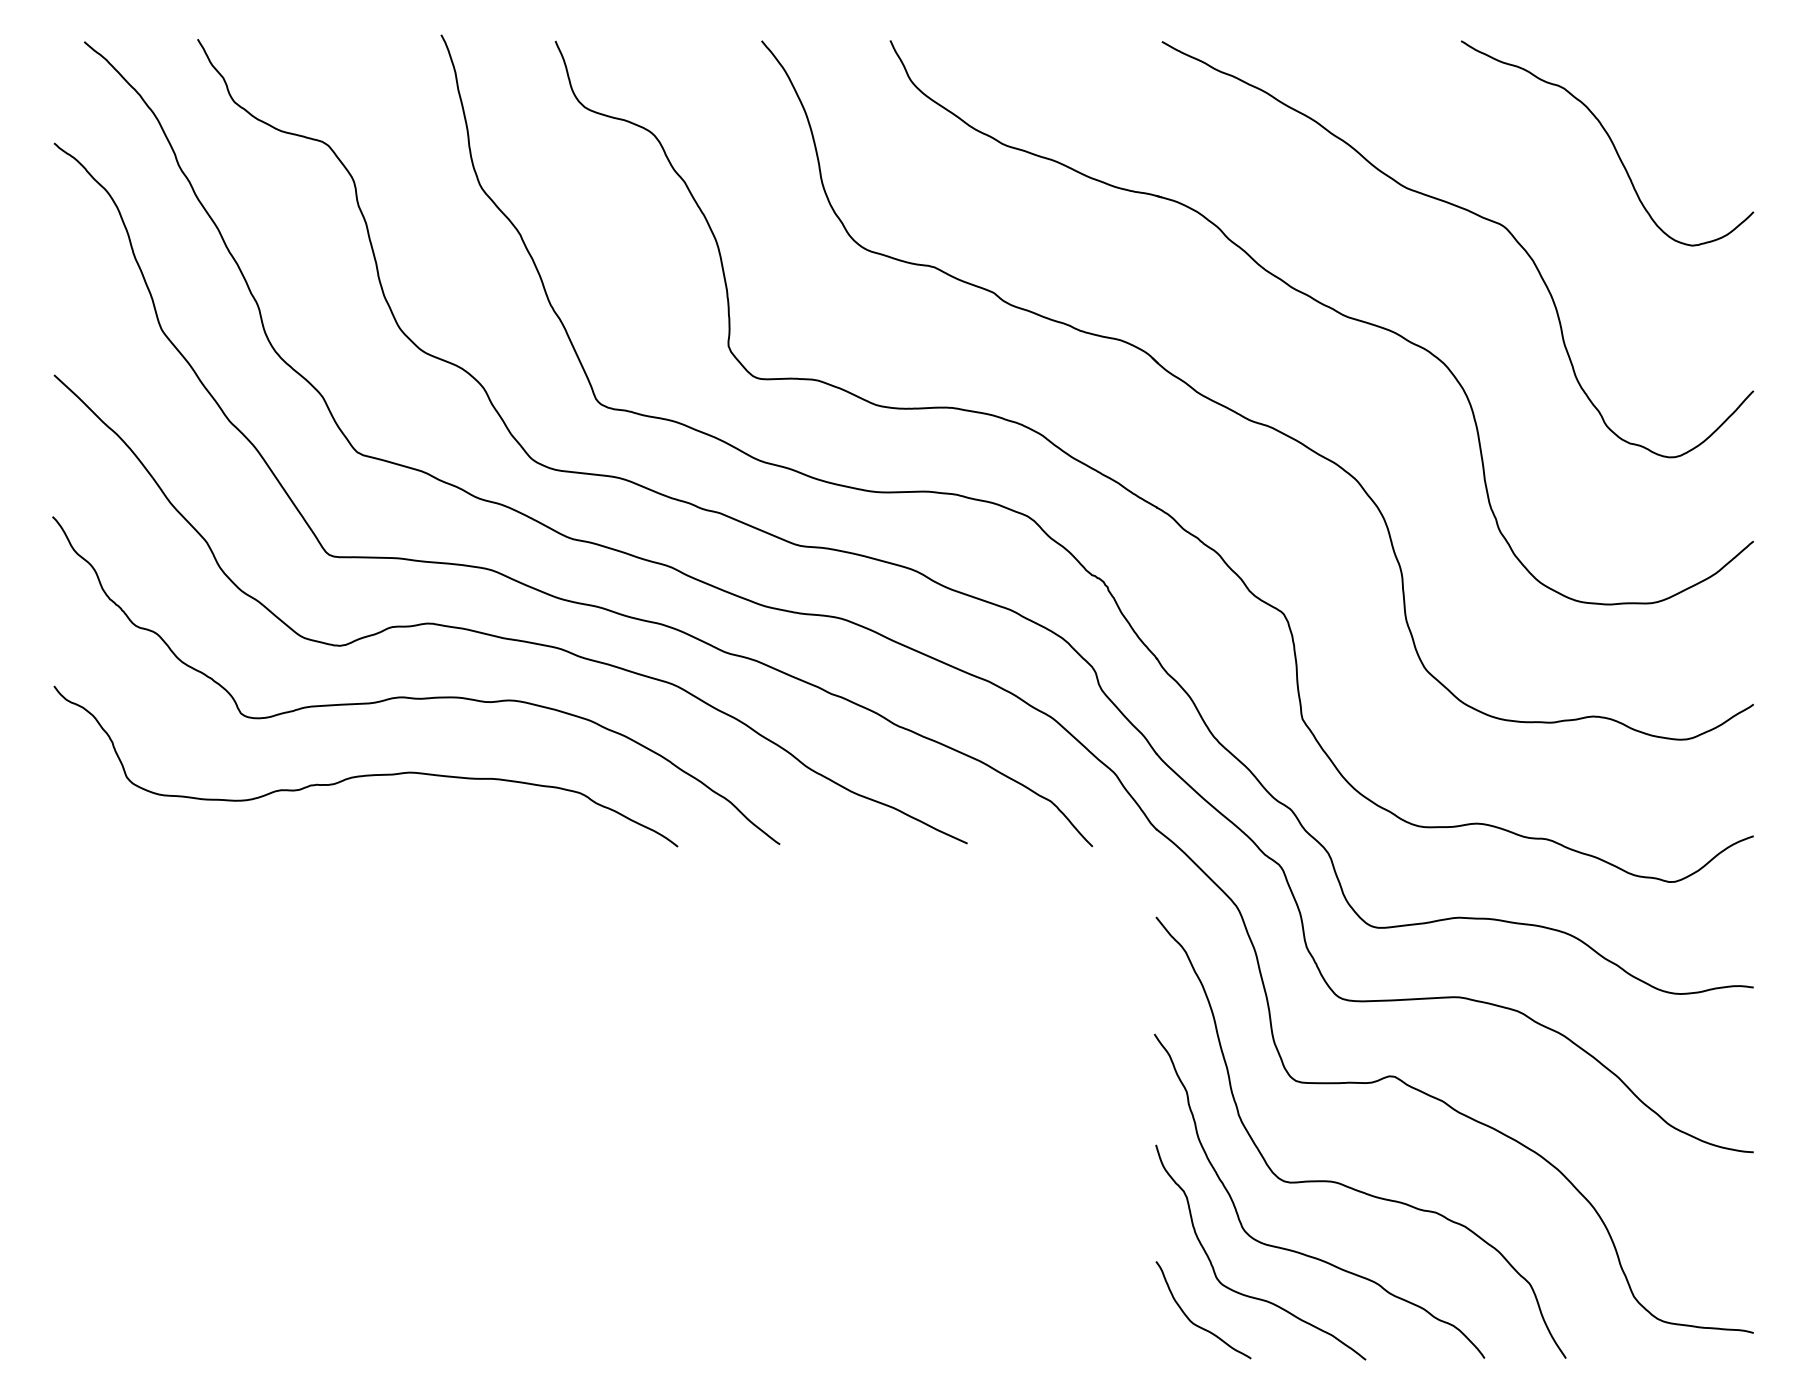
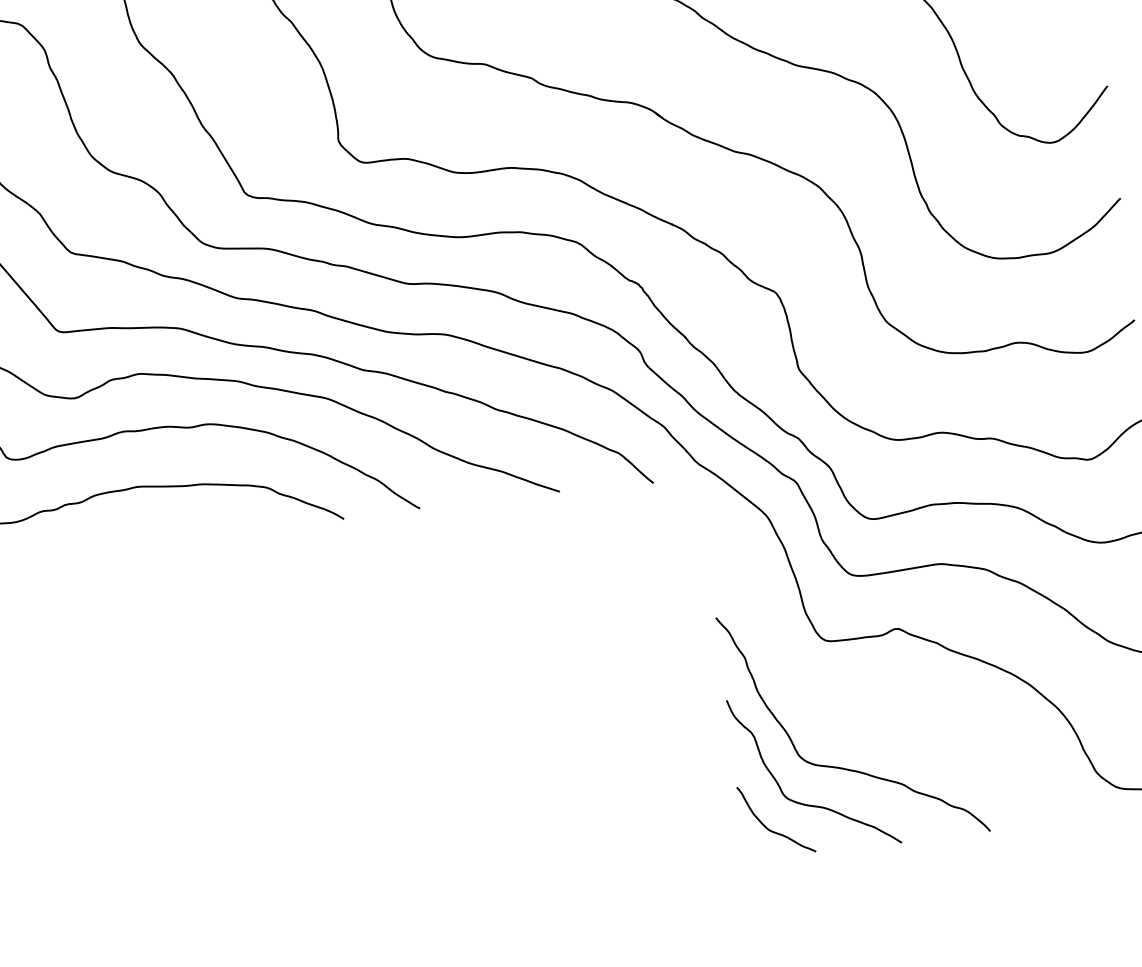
curve: (1342, 1183) -> (869, 713), removed

